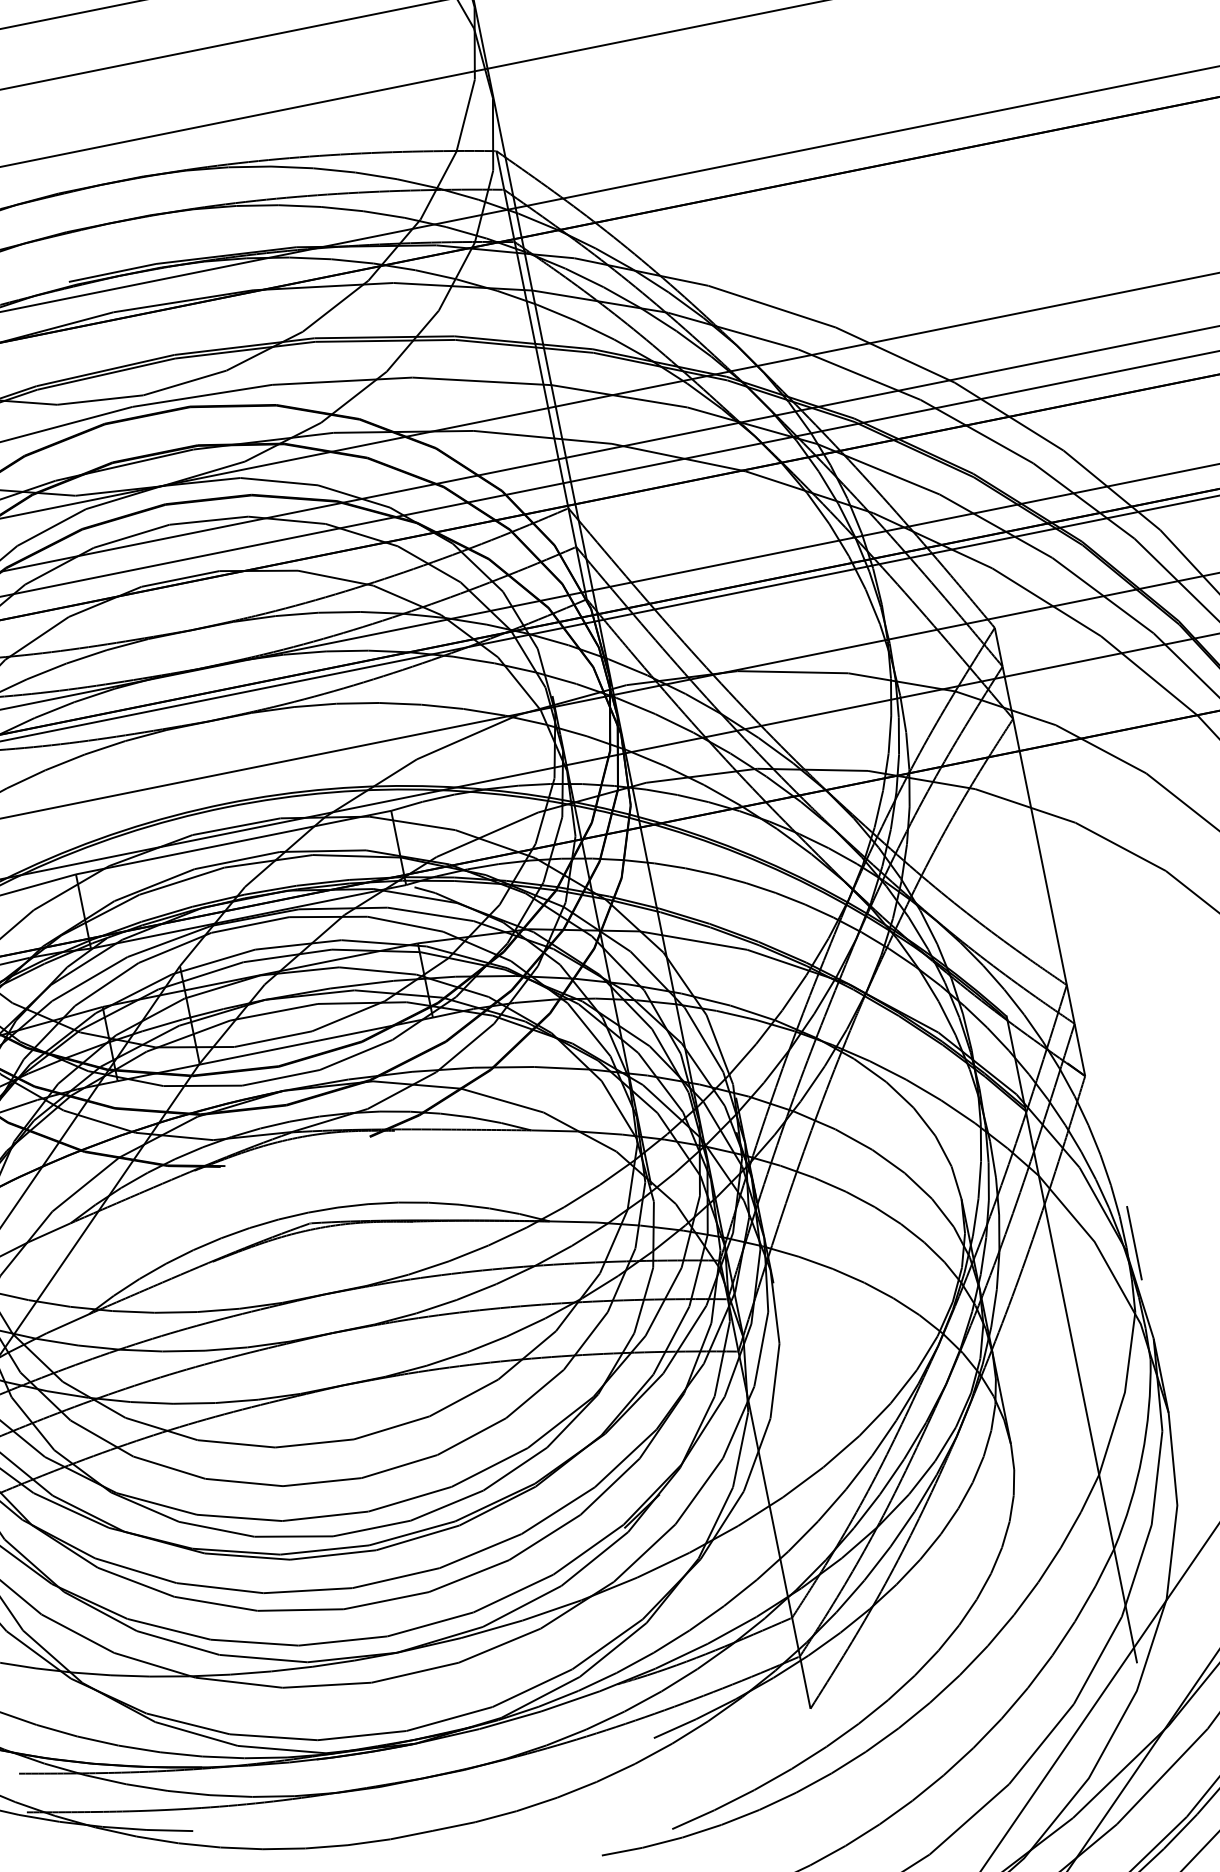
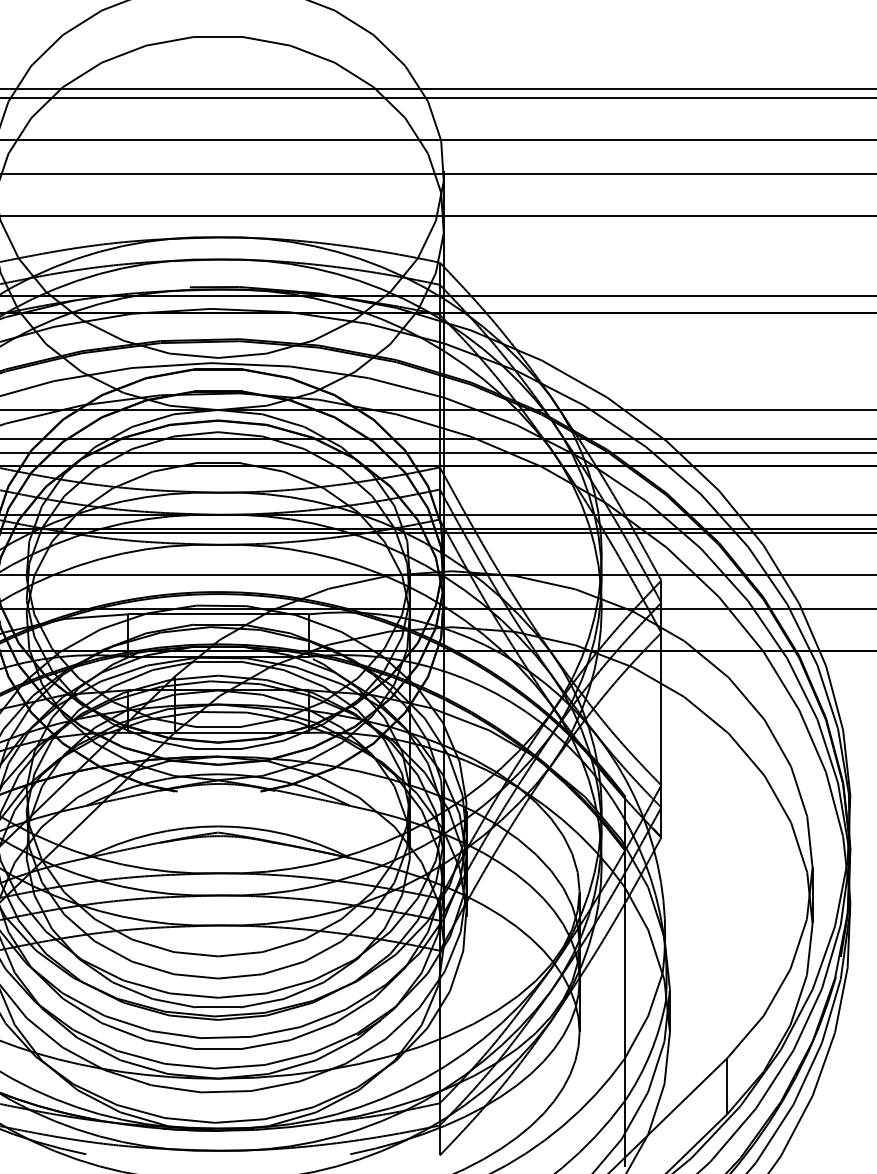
line: (1133, 1242) -> (669, 934), removed

